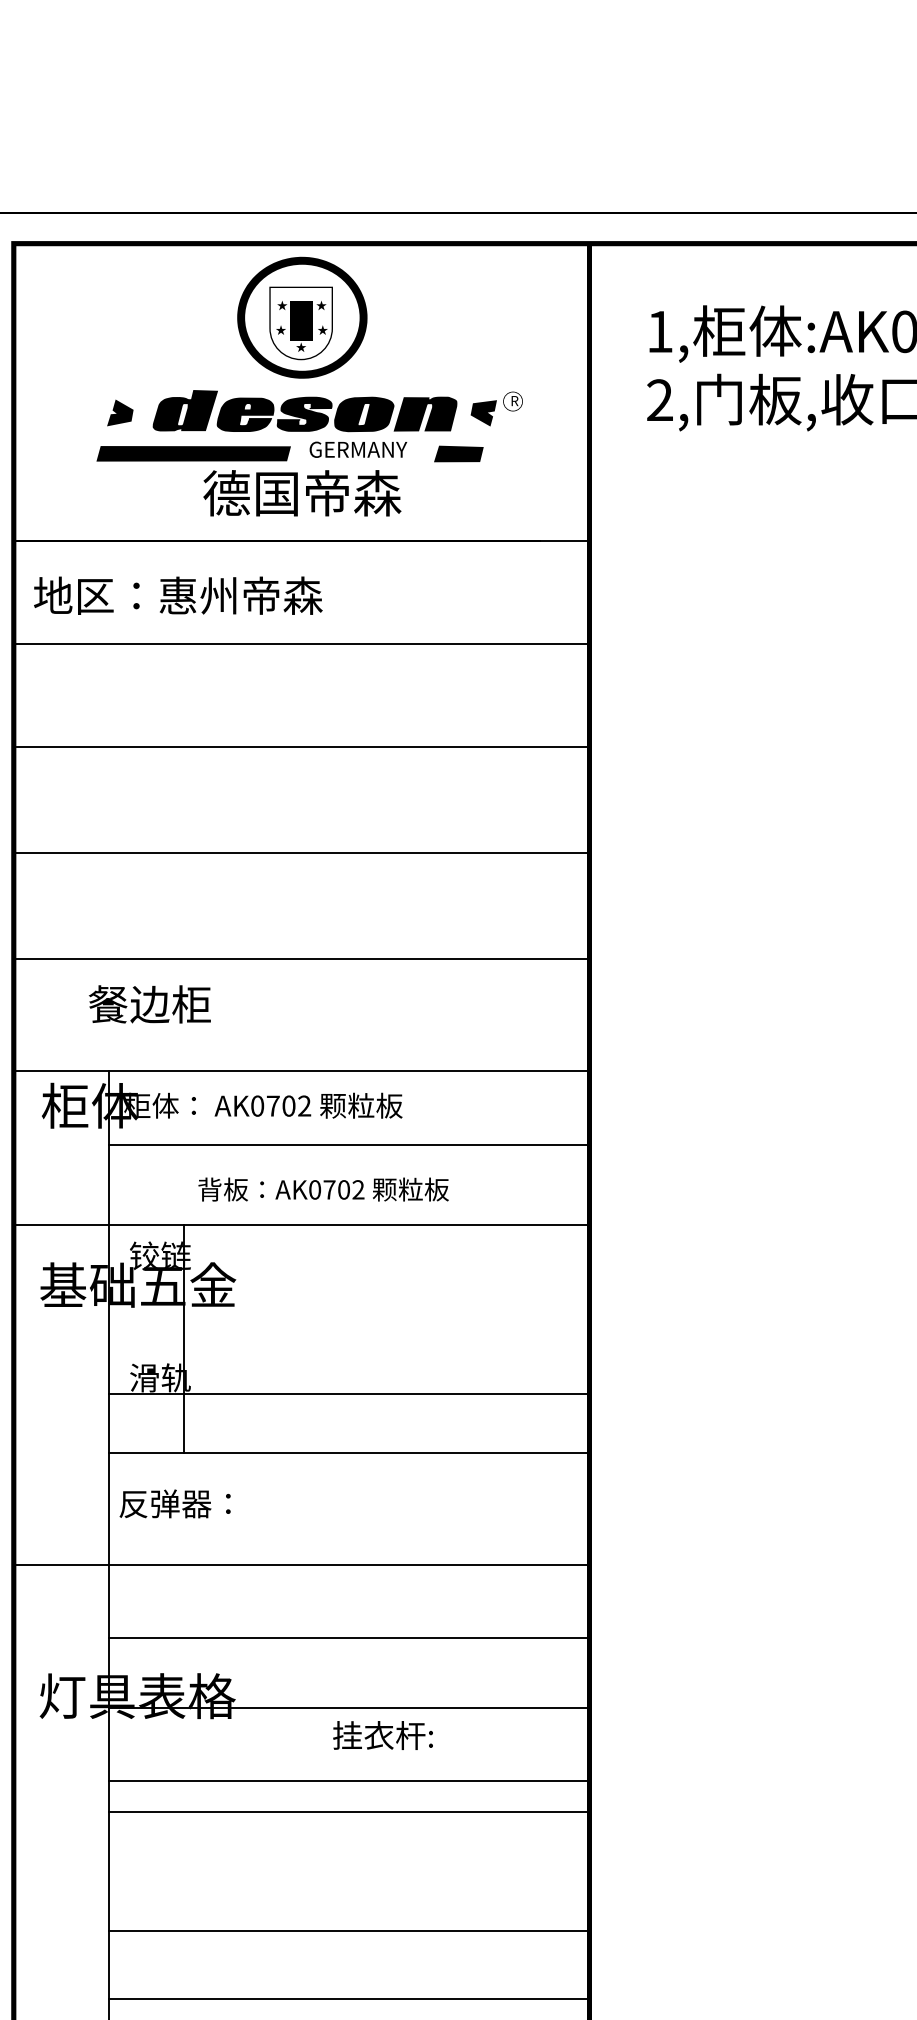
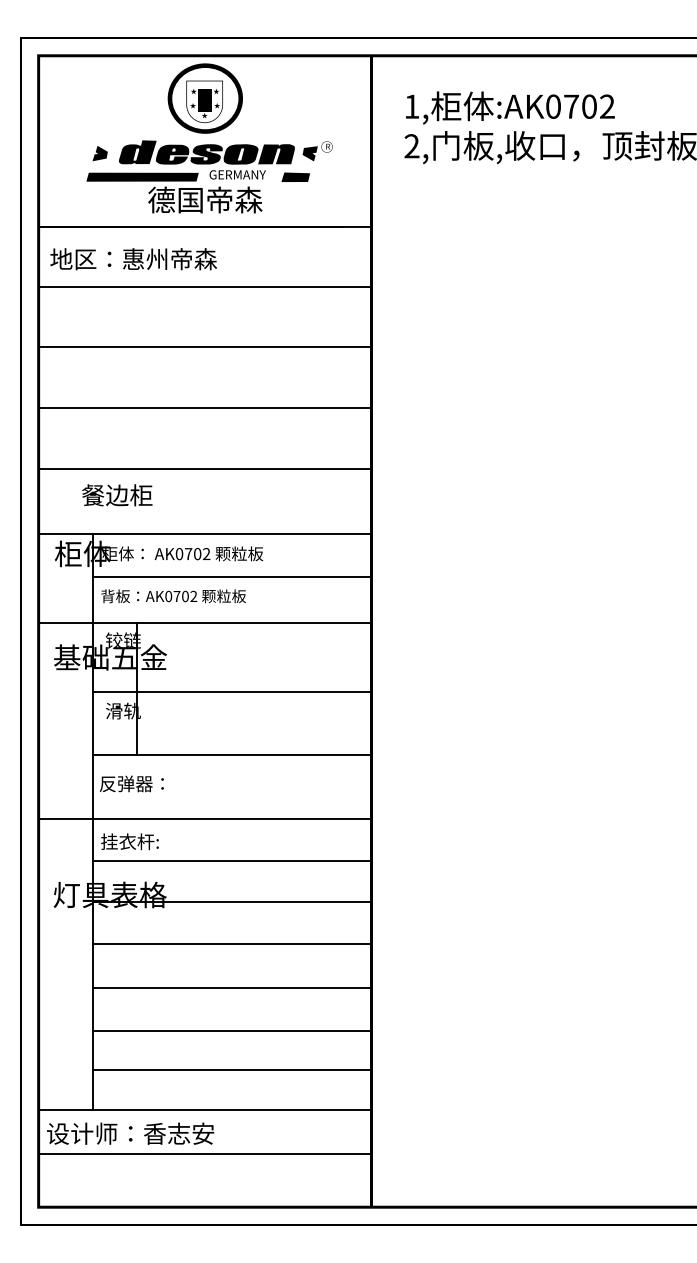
text: (323, 1189) -> (173, 596), moved
line: (349, 1394) -> (232, 692), moved
text: (382, 1735) -> (129, 841), moved
line: (349, 1811) -> (232, 987), moved

